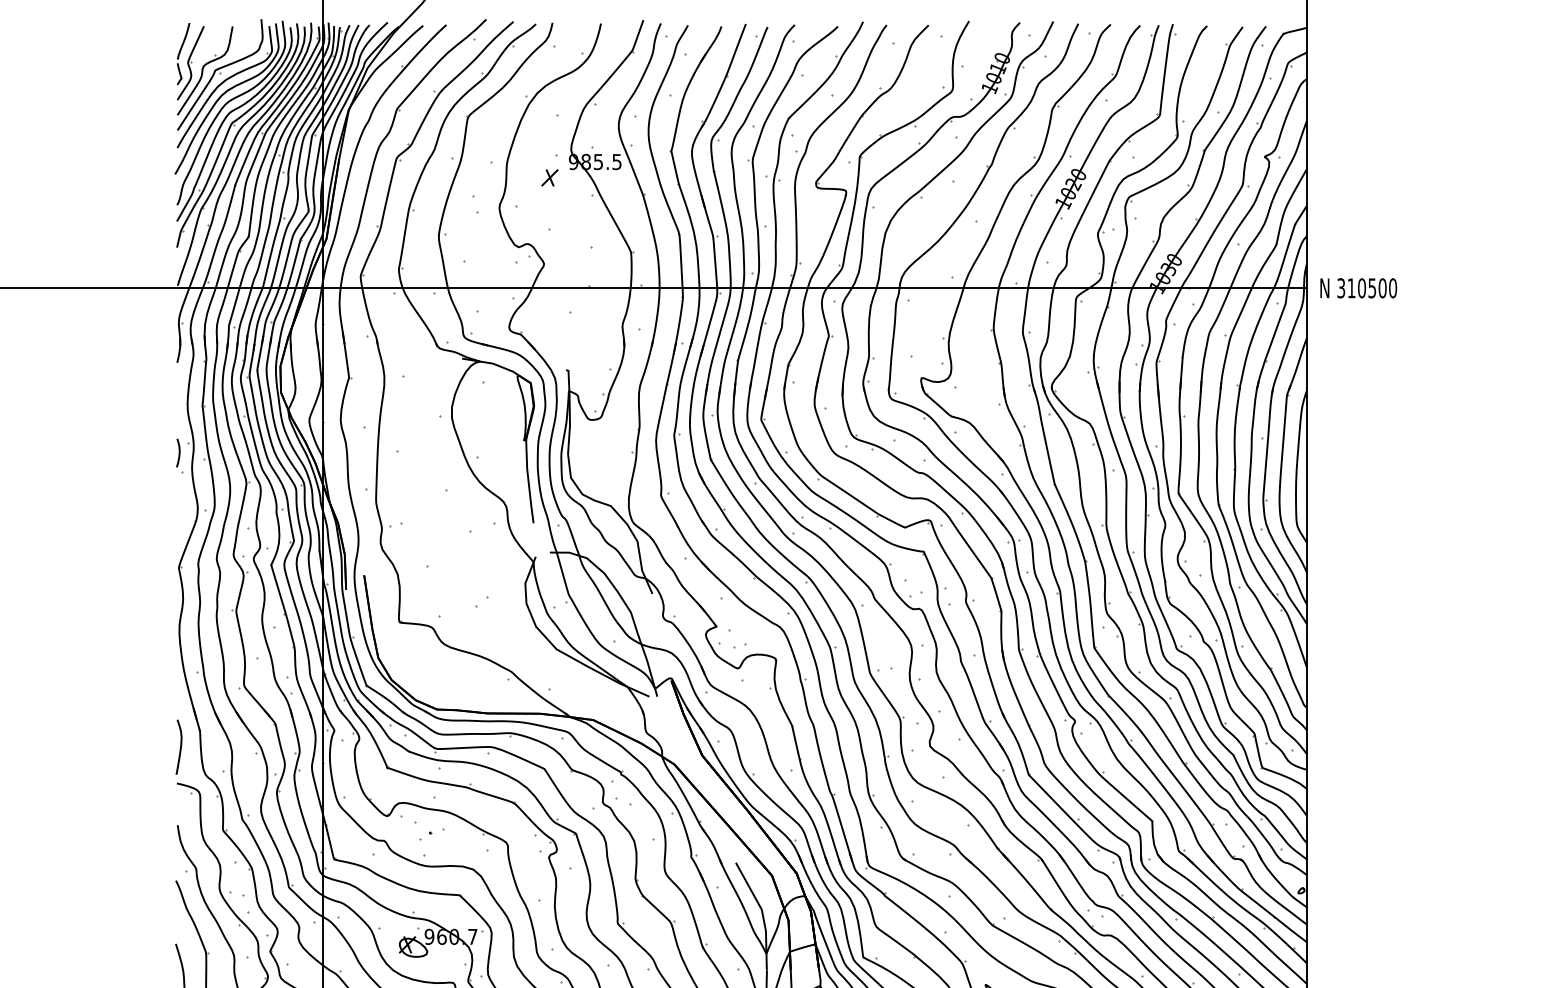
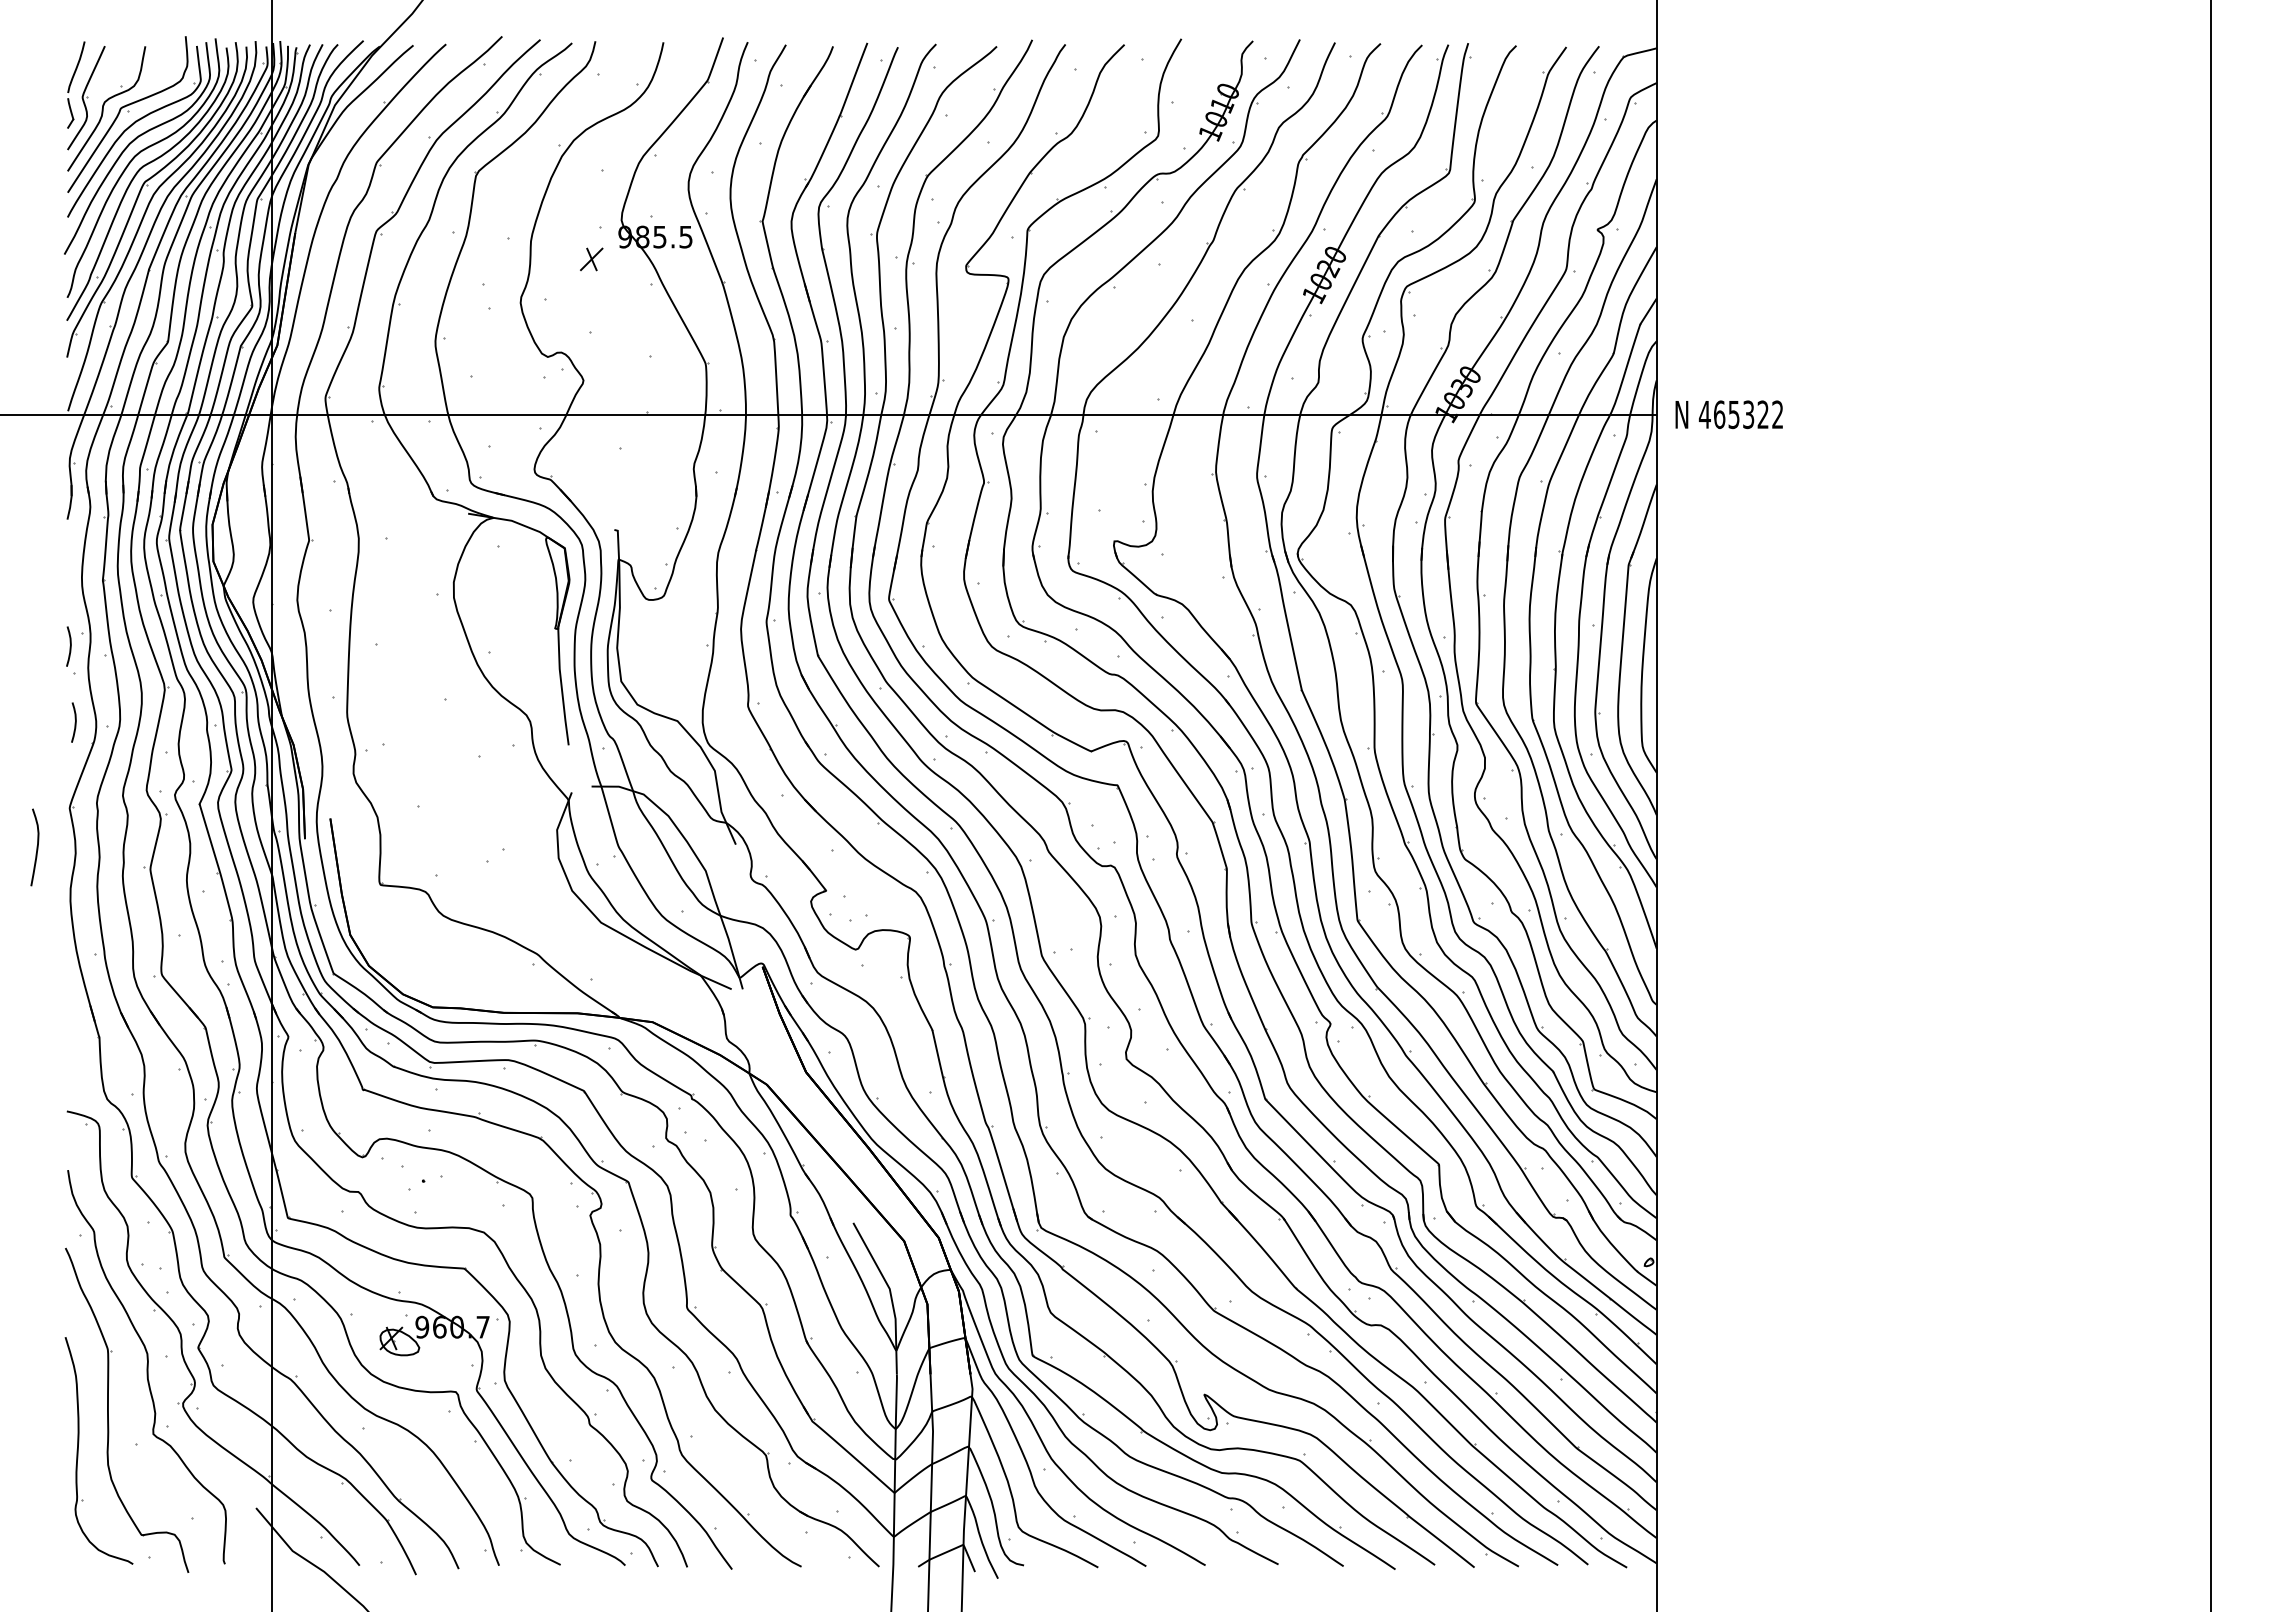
text: (1366, 288) -> (1740, 414), 310500 -> 465322
curve: (182, 507) -> (74, 722), added
curve: (180, 747) -> (36, 847), moved

